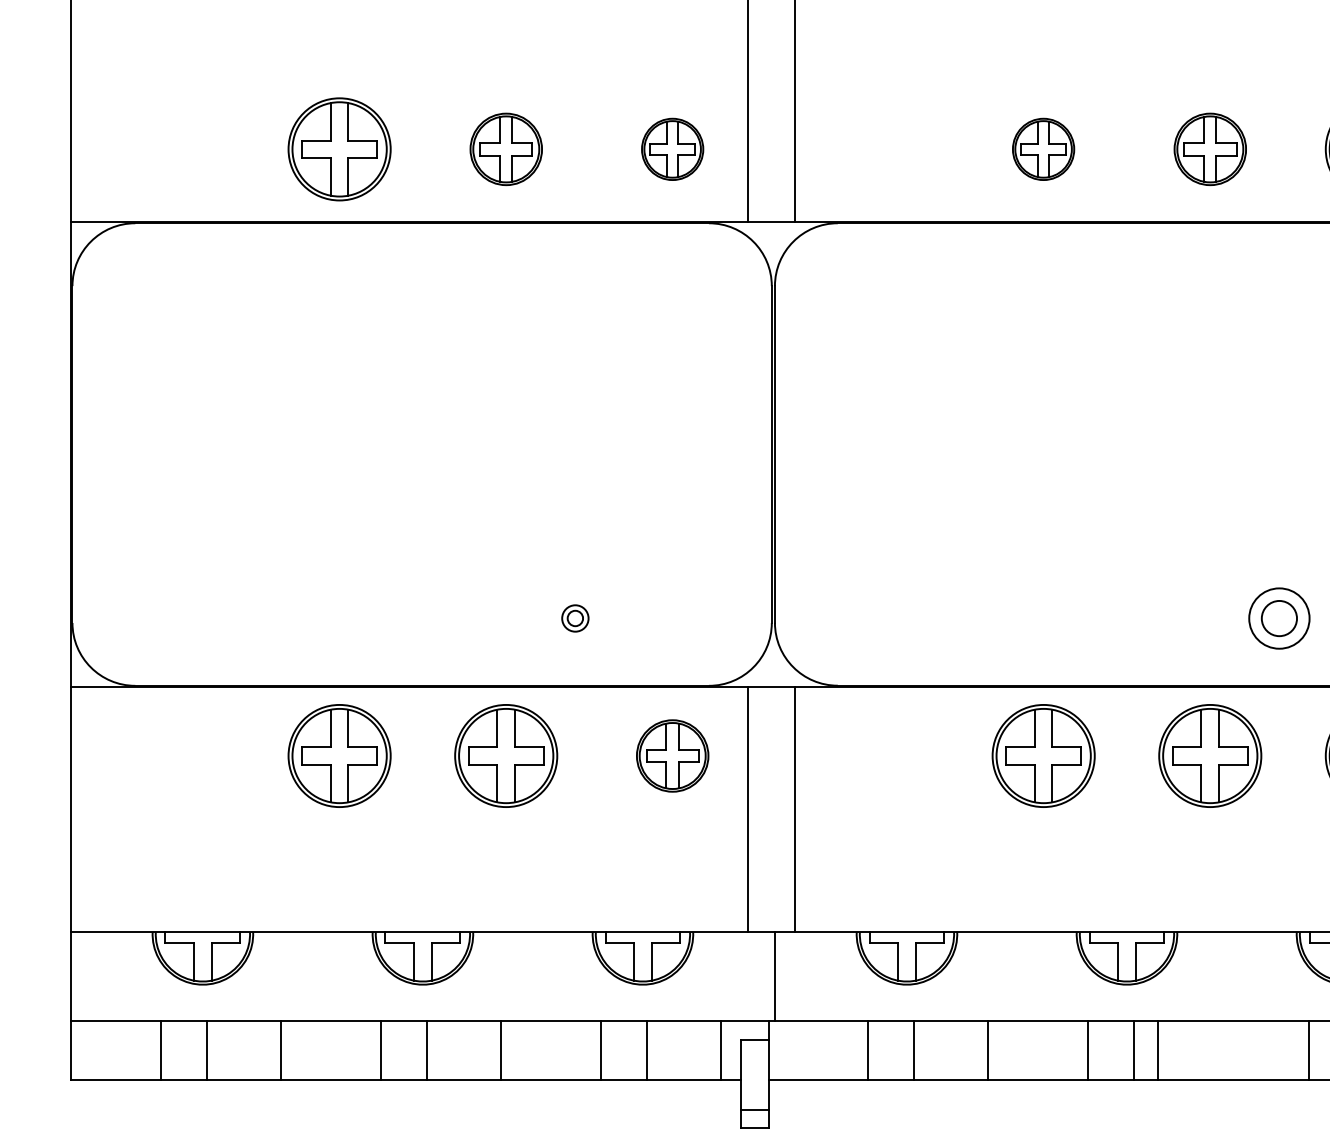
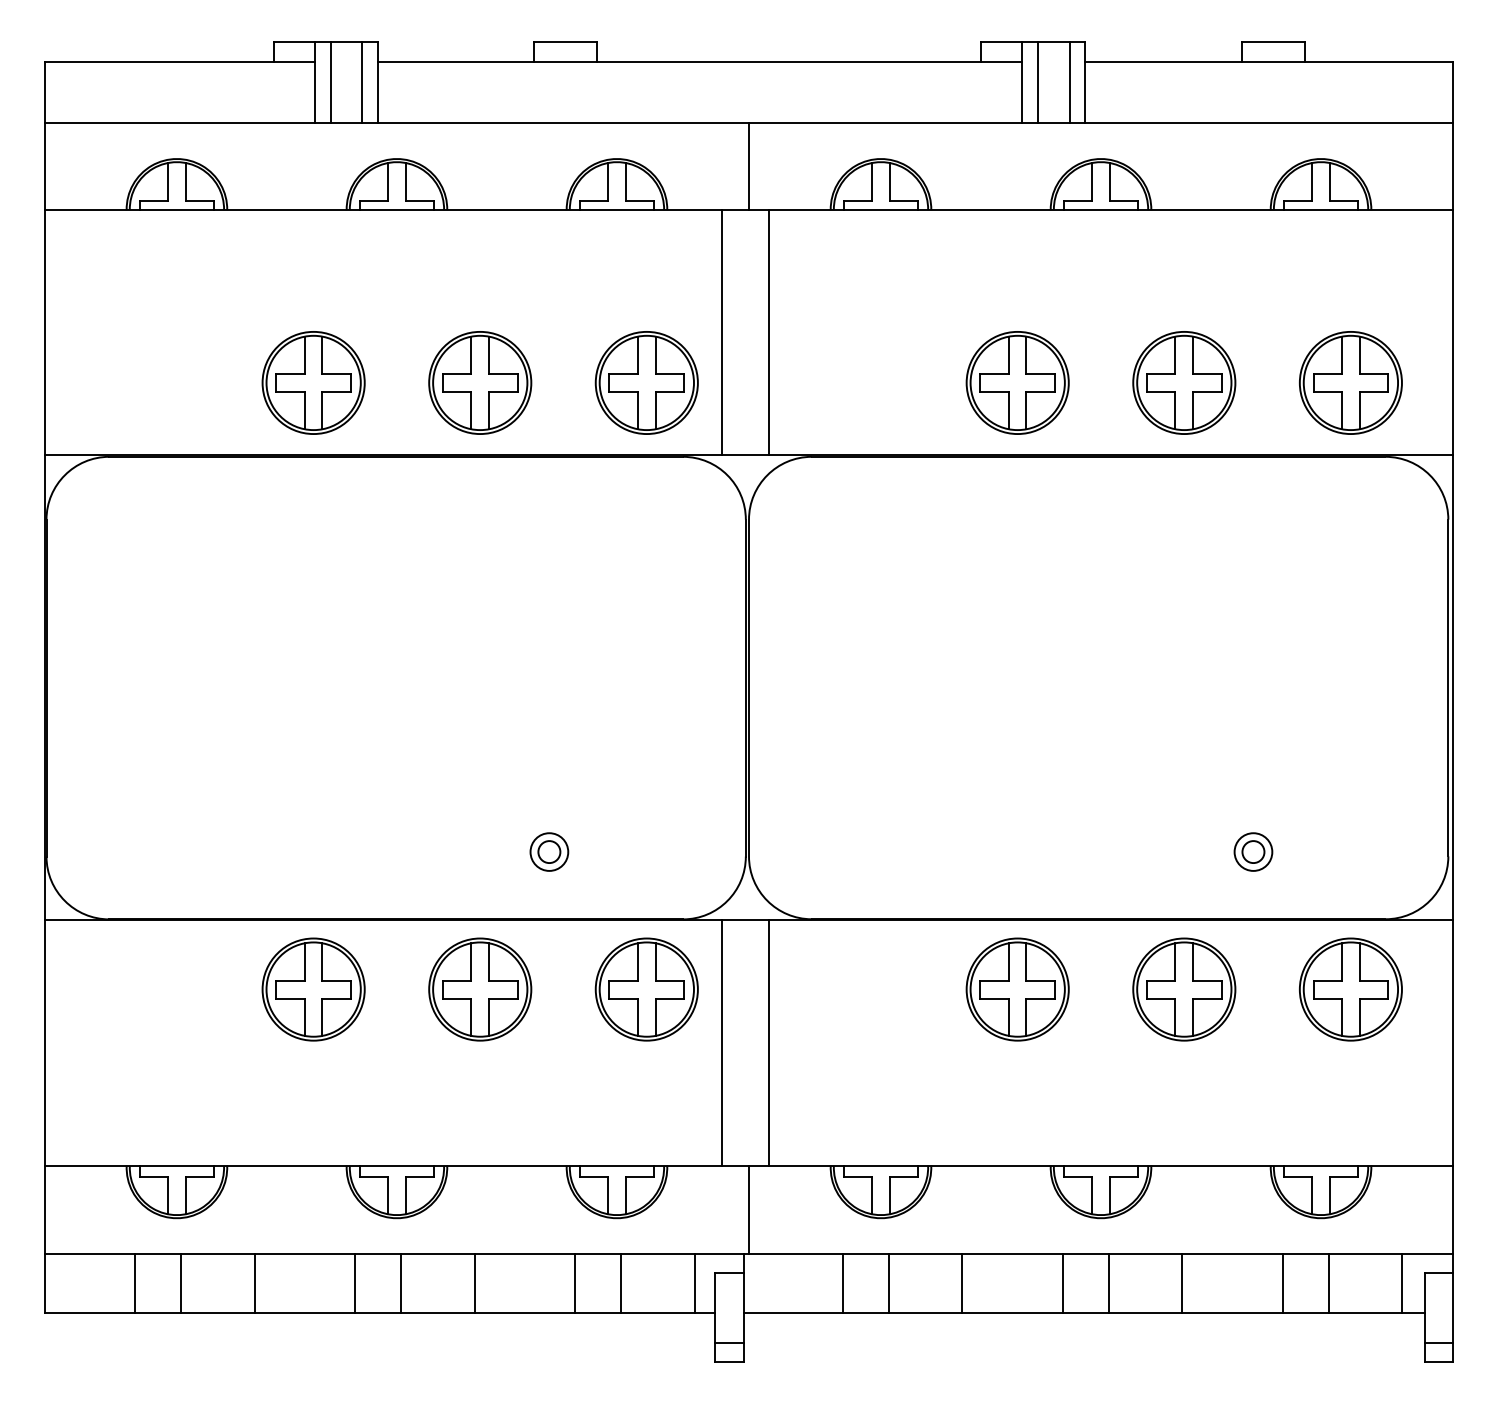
part: (506, 148) -> (480, 382), size x1.43
part: (672, 148) -> (646, 382), size x1.67
part: (1043, 148) -> (1017, 382), size x1.67
part: (1210, 148) -> (1184, 382), size x1.43
part: (575, 617) -> (549, 851), size x1.43
part: (1279, 617) -> (1253, 851), size x0.62
part: (672, 755) -> (646, 989), size x1.43
line: (1157, 1049) -> (1181, 1283), moved

